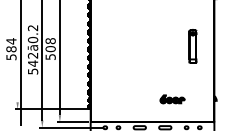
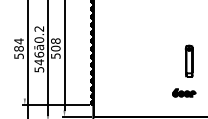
part: (192, 46) -> (188, 61), moved
text: (32, 55) -> (38, 54), 542ā0.2 -> 546ā0.2
part: (172, 99) -> (184, 93), moved

